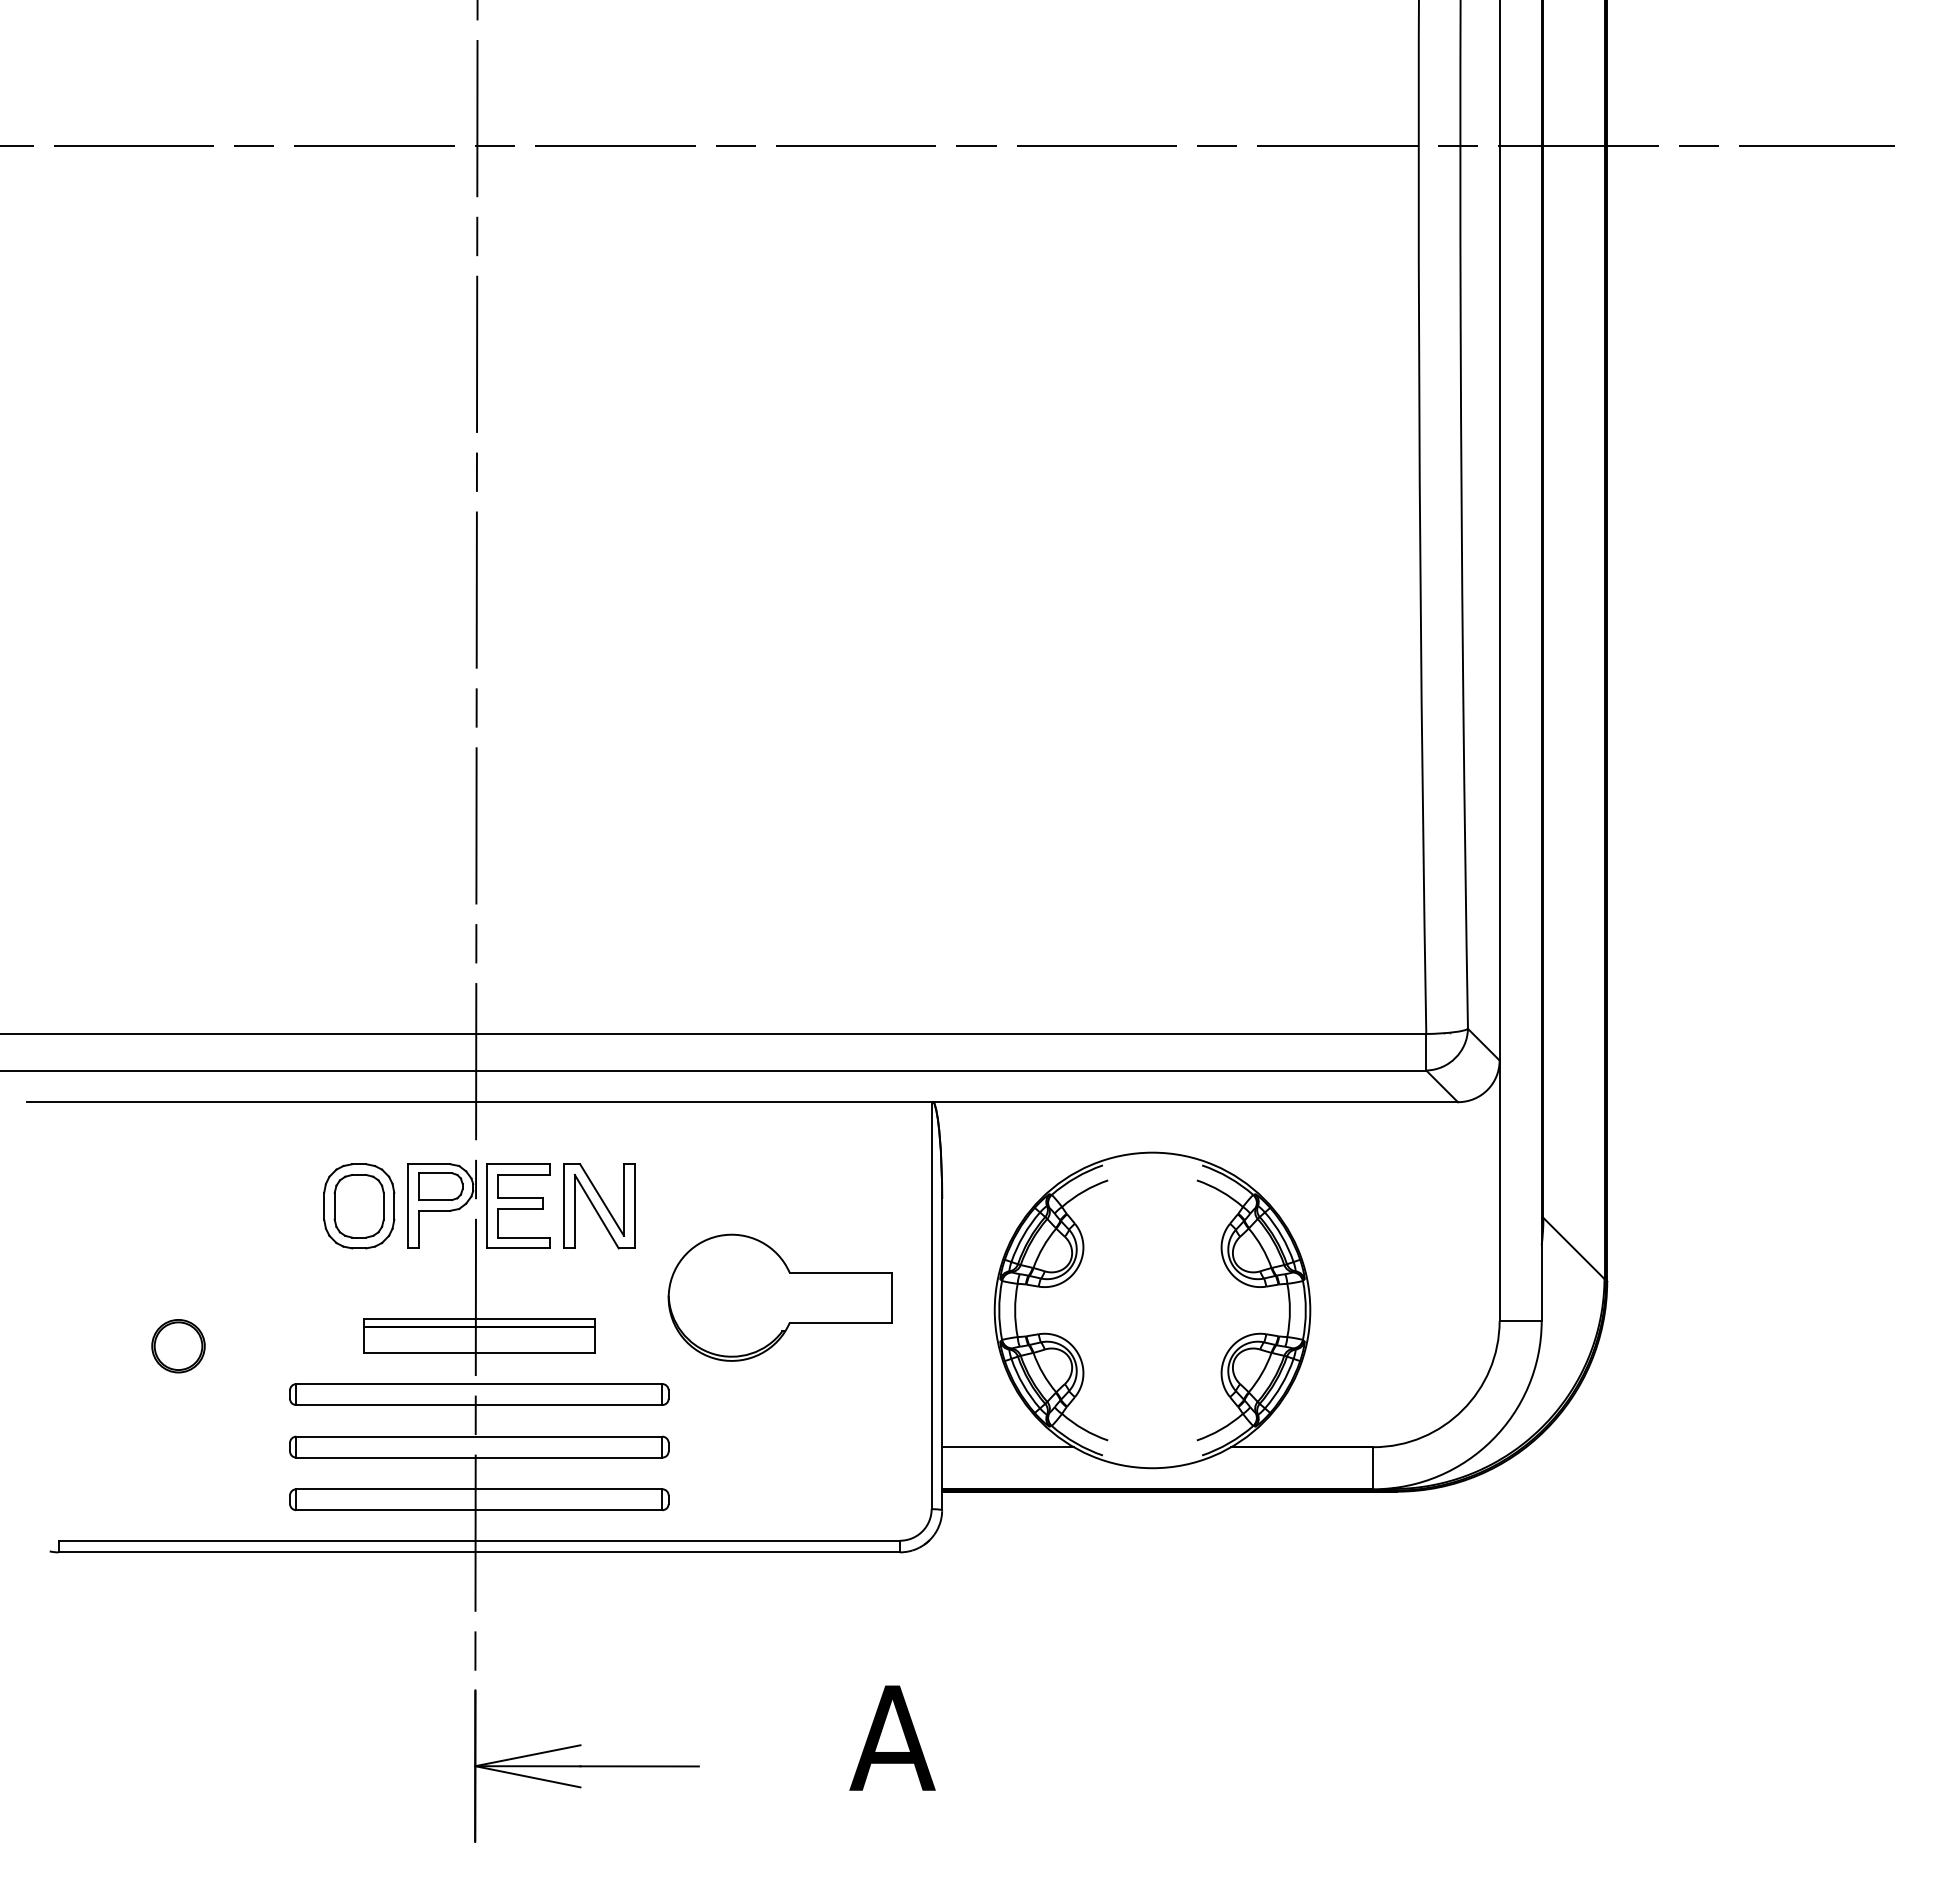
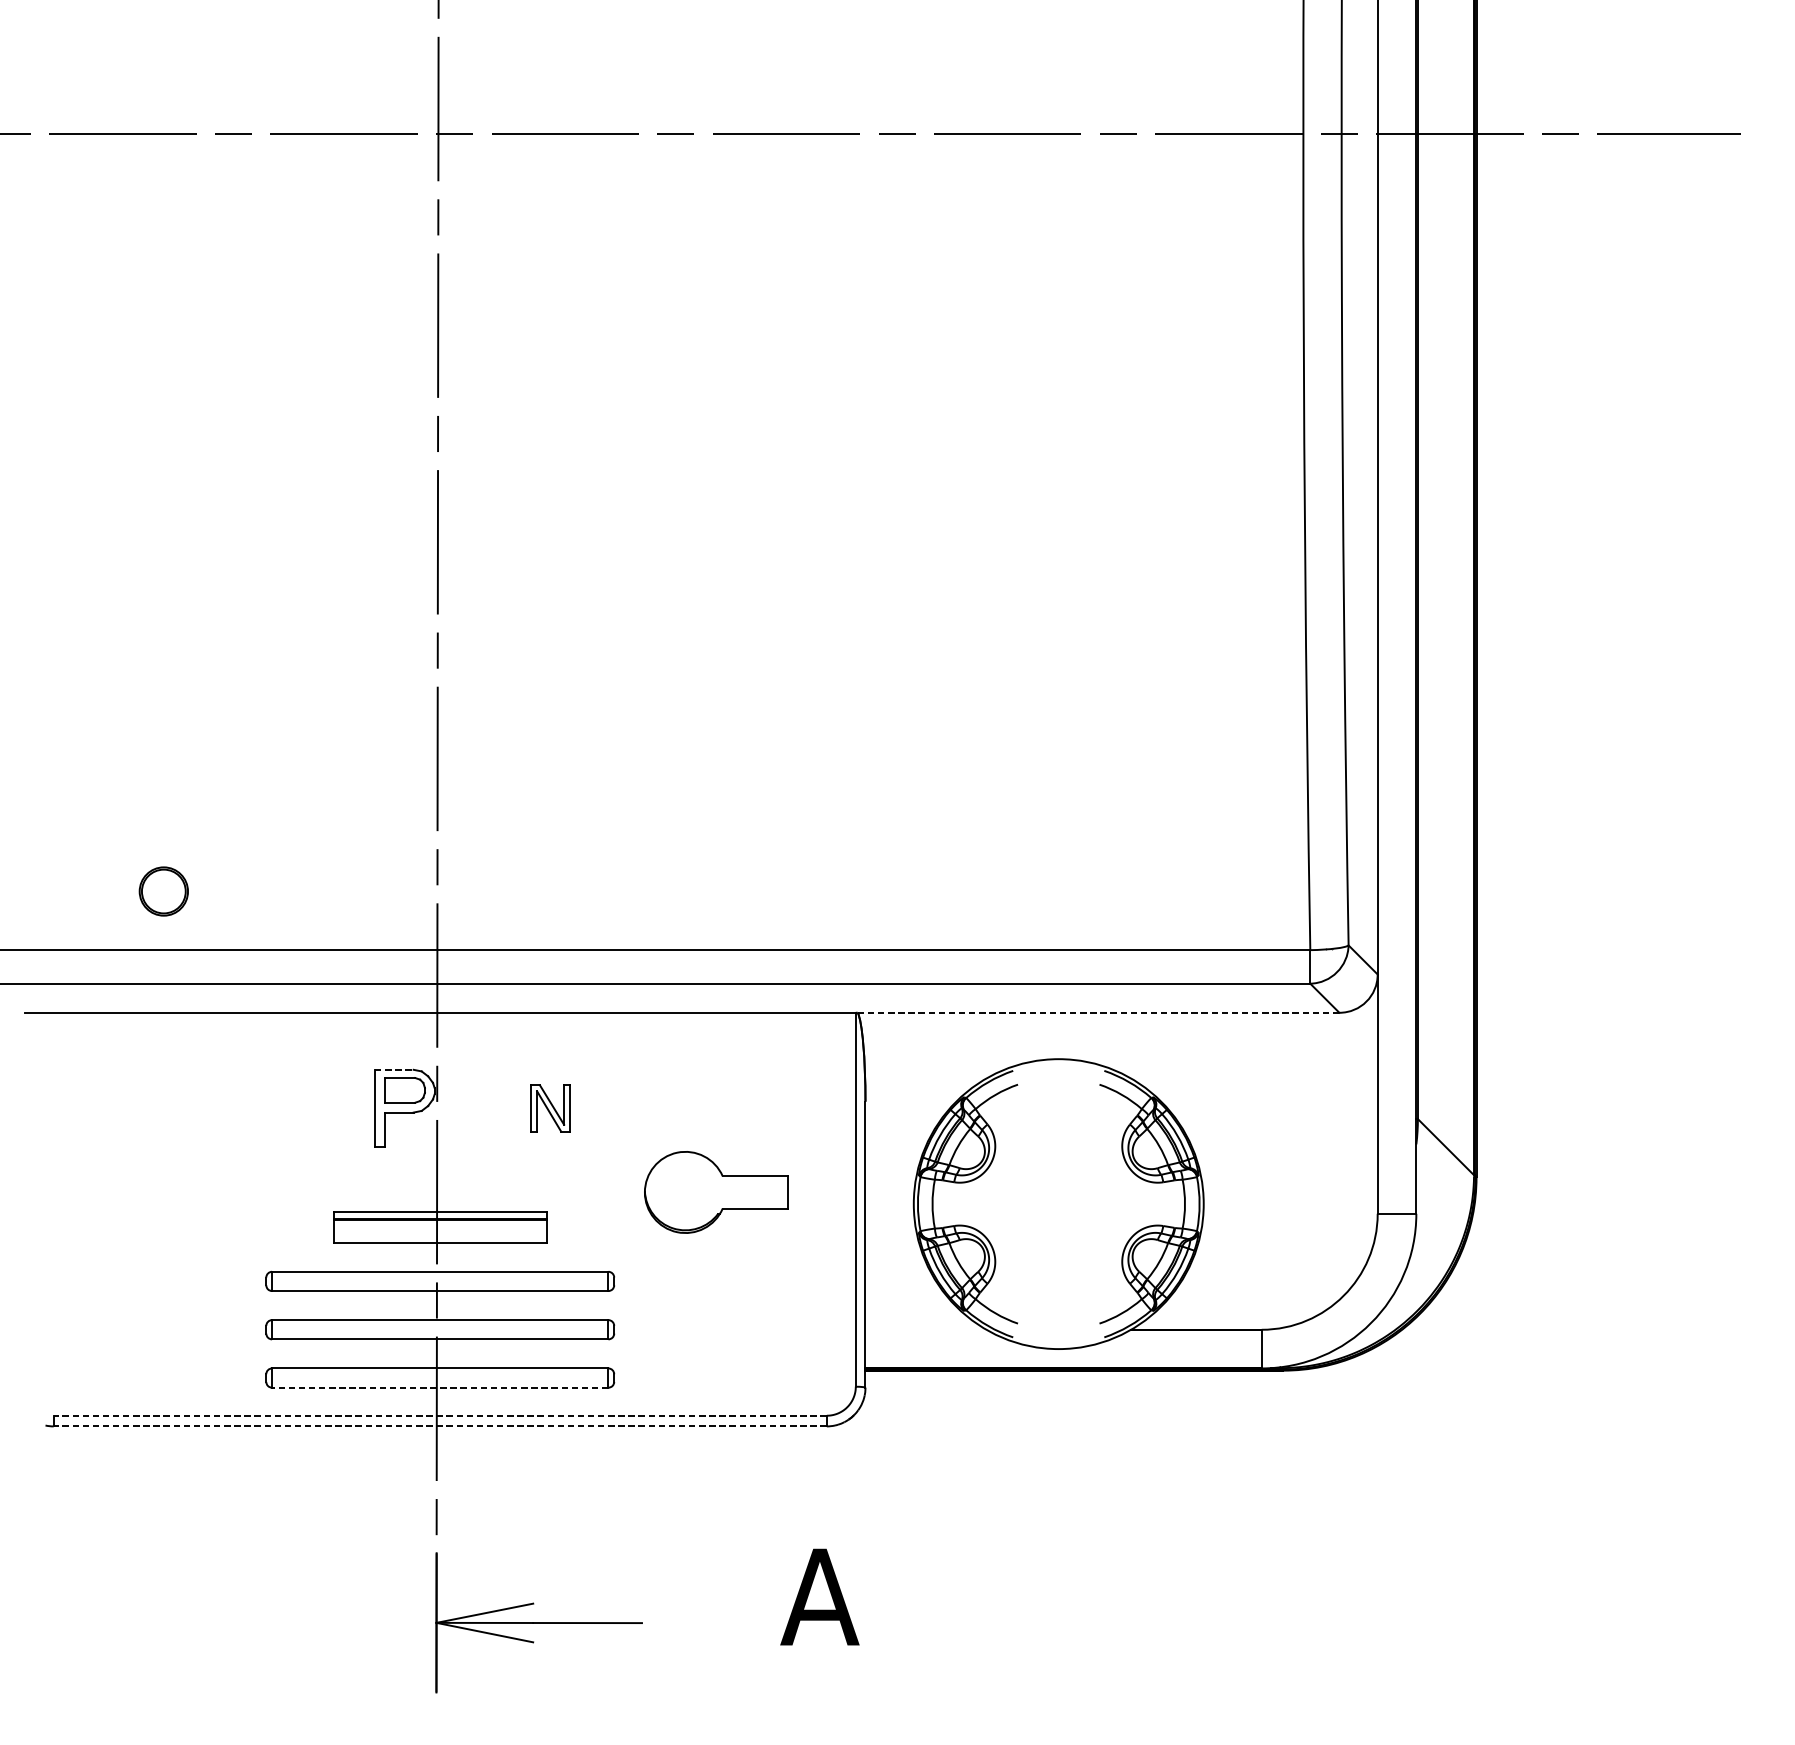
line: (1196, 1102) -> (1099, 1013), solid -> dashed
line: (429, 1164) -> (394, 1070), solid -> dashed
part: (518, 1205) -> (476, 1107), removed
part: (359, 1206) -> (330, 1108), removed
part: (599, 1206) -> (550, 1108), size x0.6
part: (779, 1297) -> (716, 1192), size x0.7
part: (178, 1346) -> (163, 891), moved
line: (1007, 1447) -> (925, 1330), removed
line: (478, 1510) -> (439, 1387), solid -> dashed
line: (479, 1540) -> (440, 1415), solid -> dashed
line: (479, 1552) -> (440, 1426), solid -> dashed

